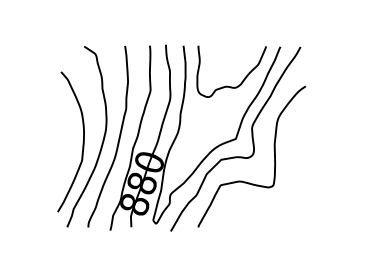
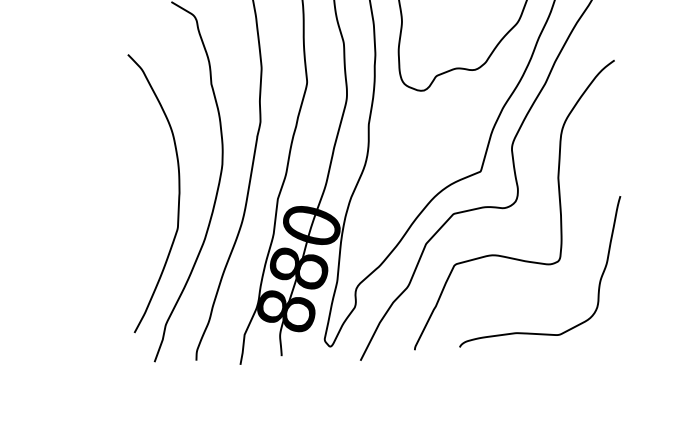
curve: (292, 196) -> (598, 280), added

